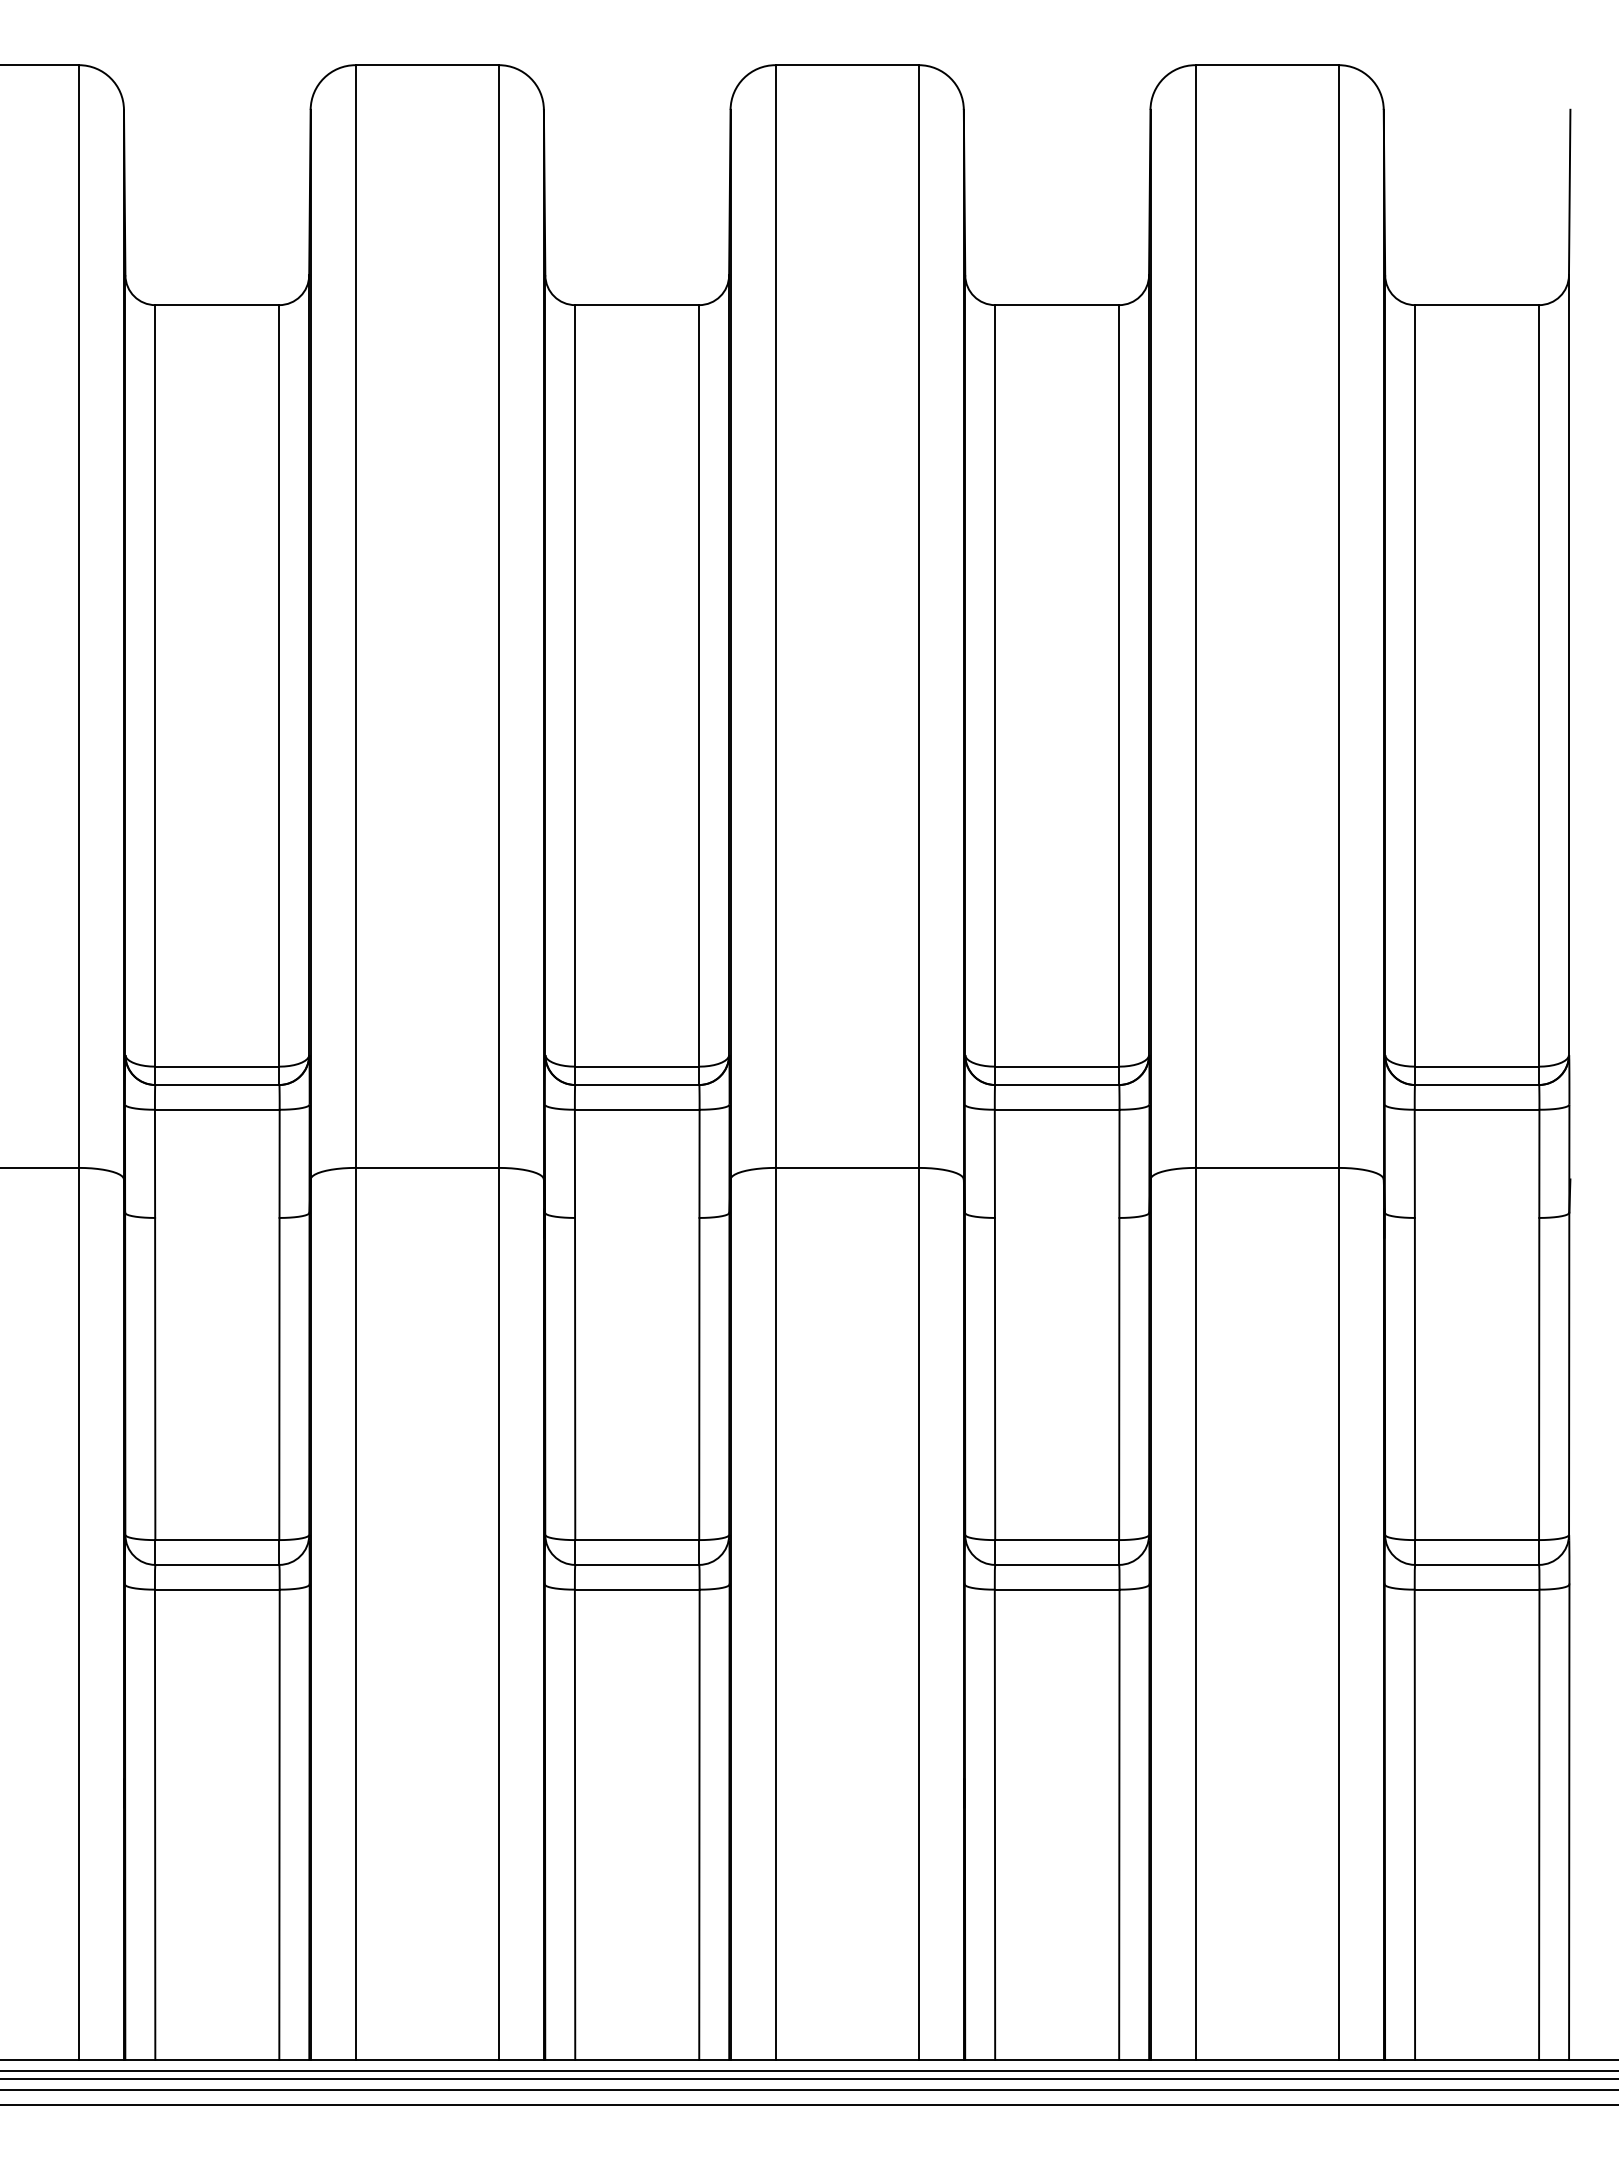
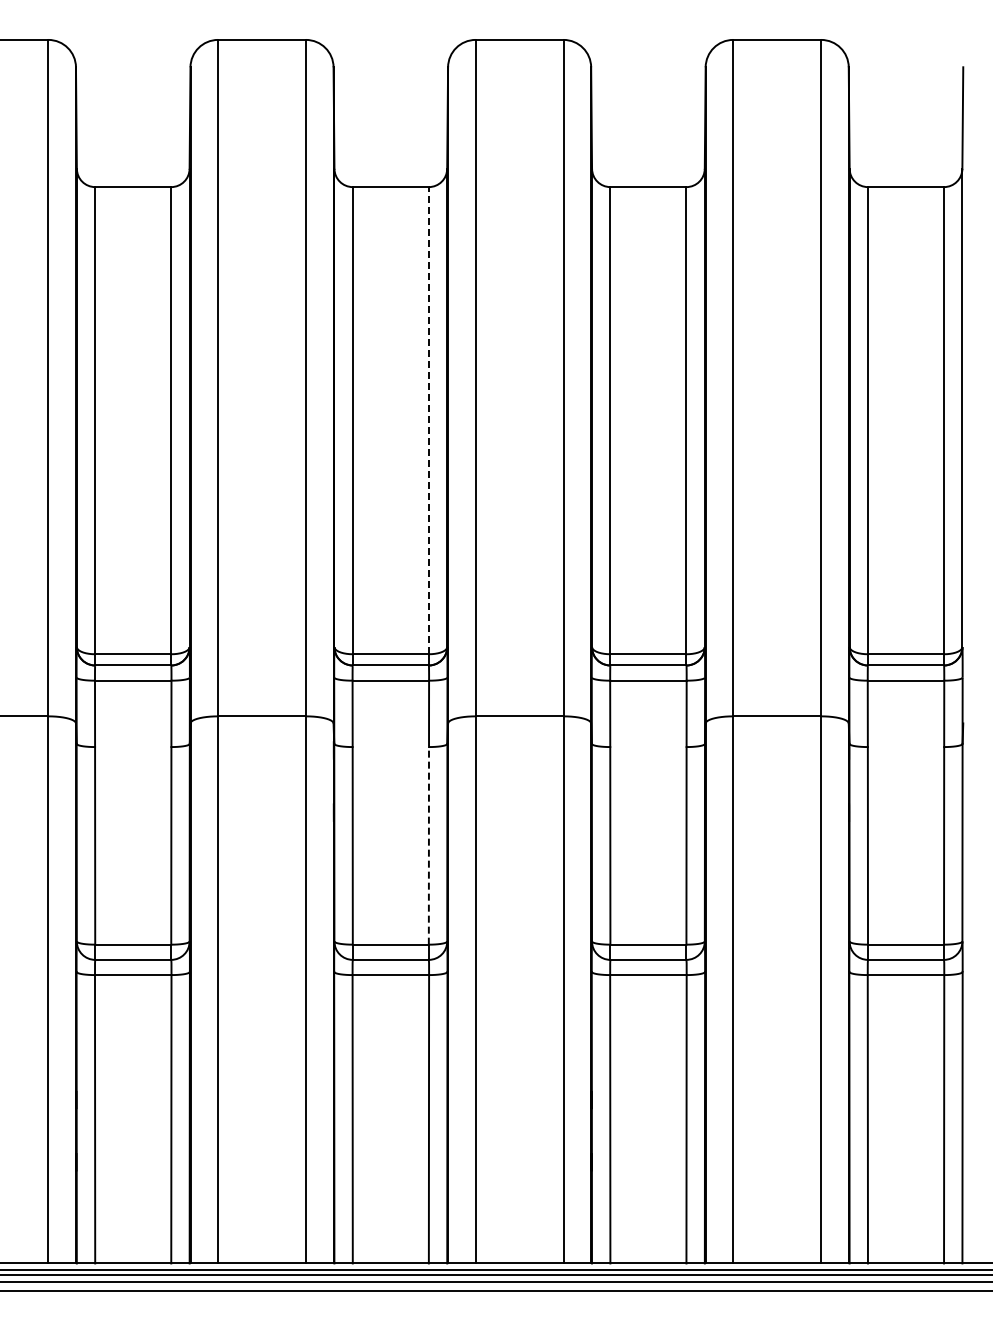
line: (698, 685) -> (428, 420), solid -> dashed
line: (698, 1378) -> (428, 845), solid -> dashed

